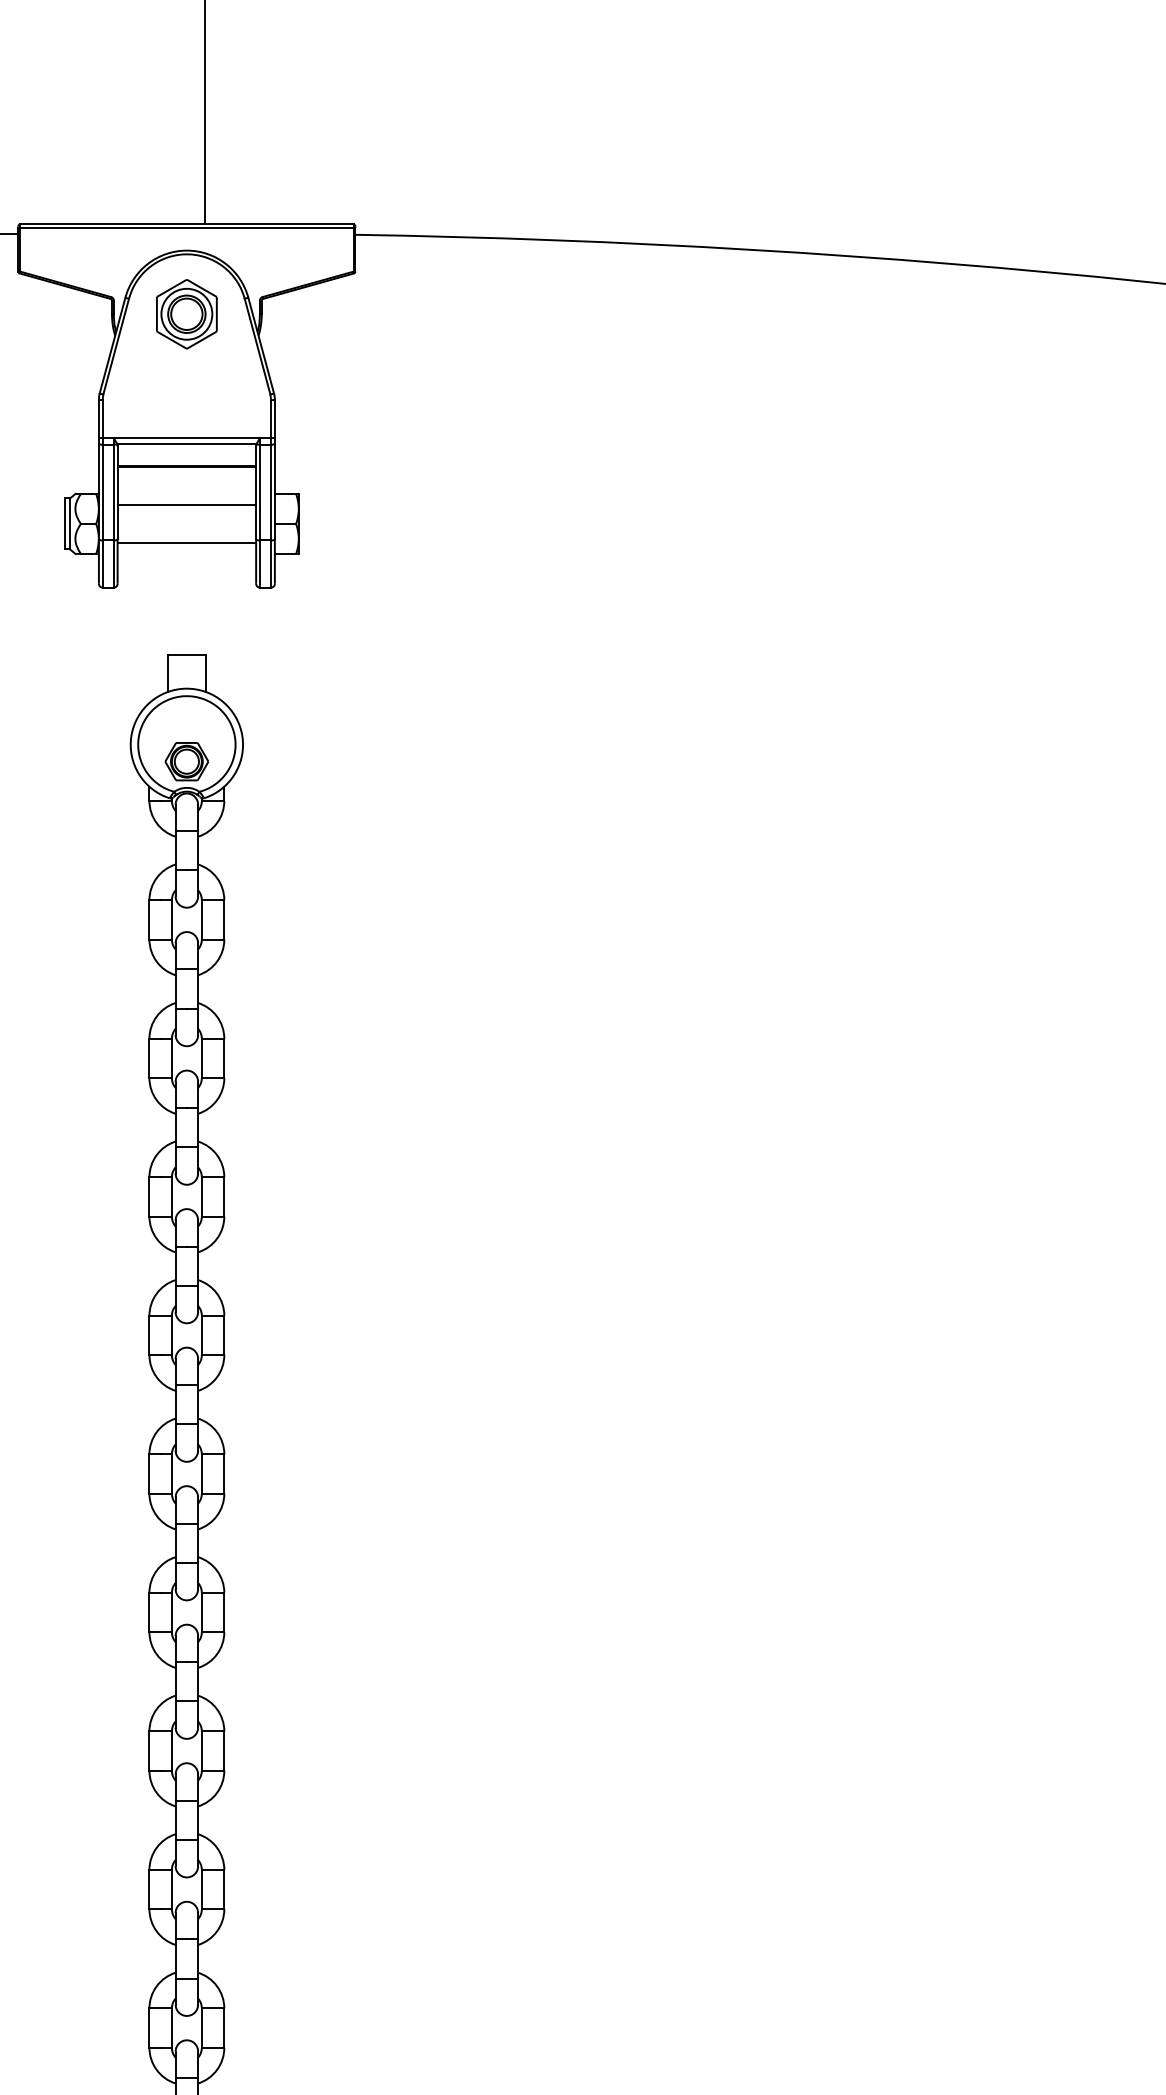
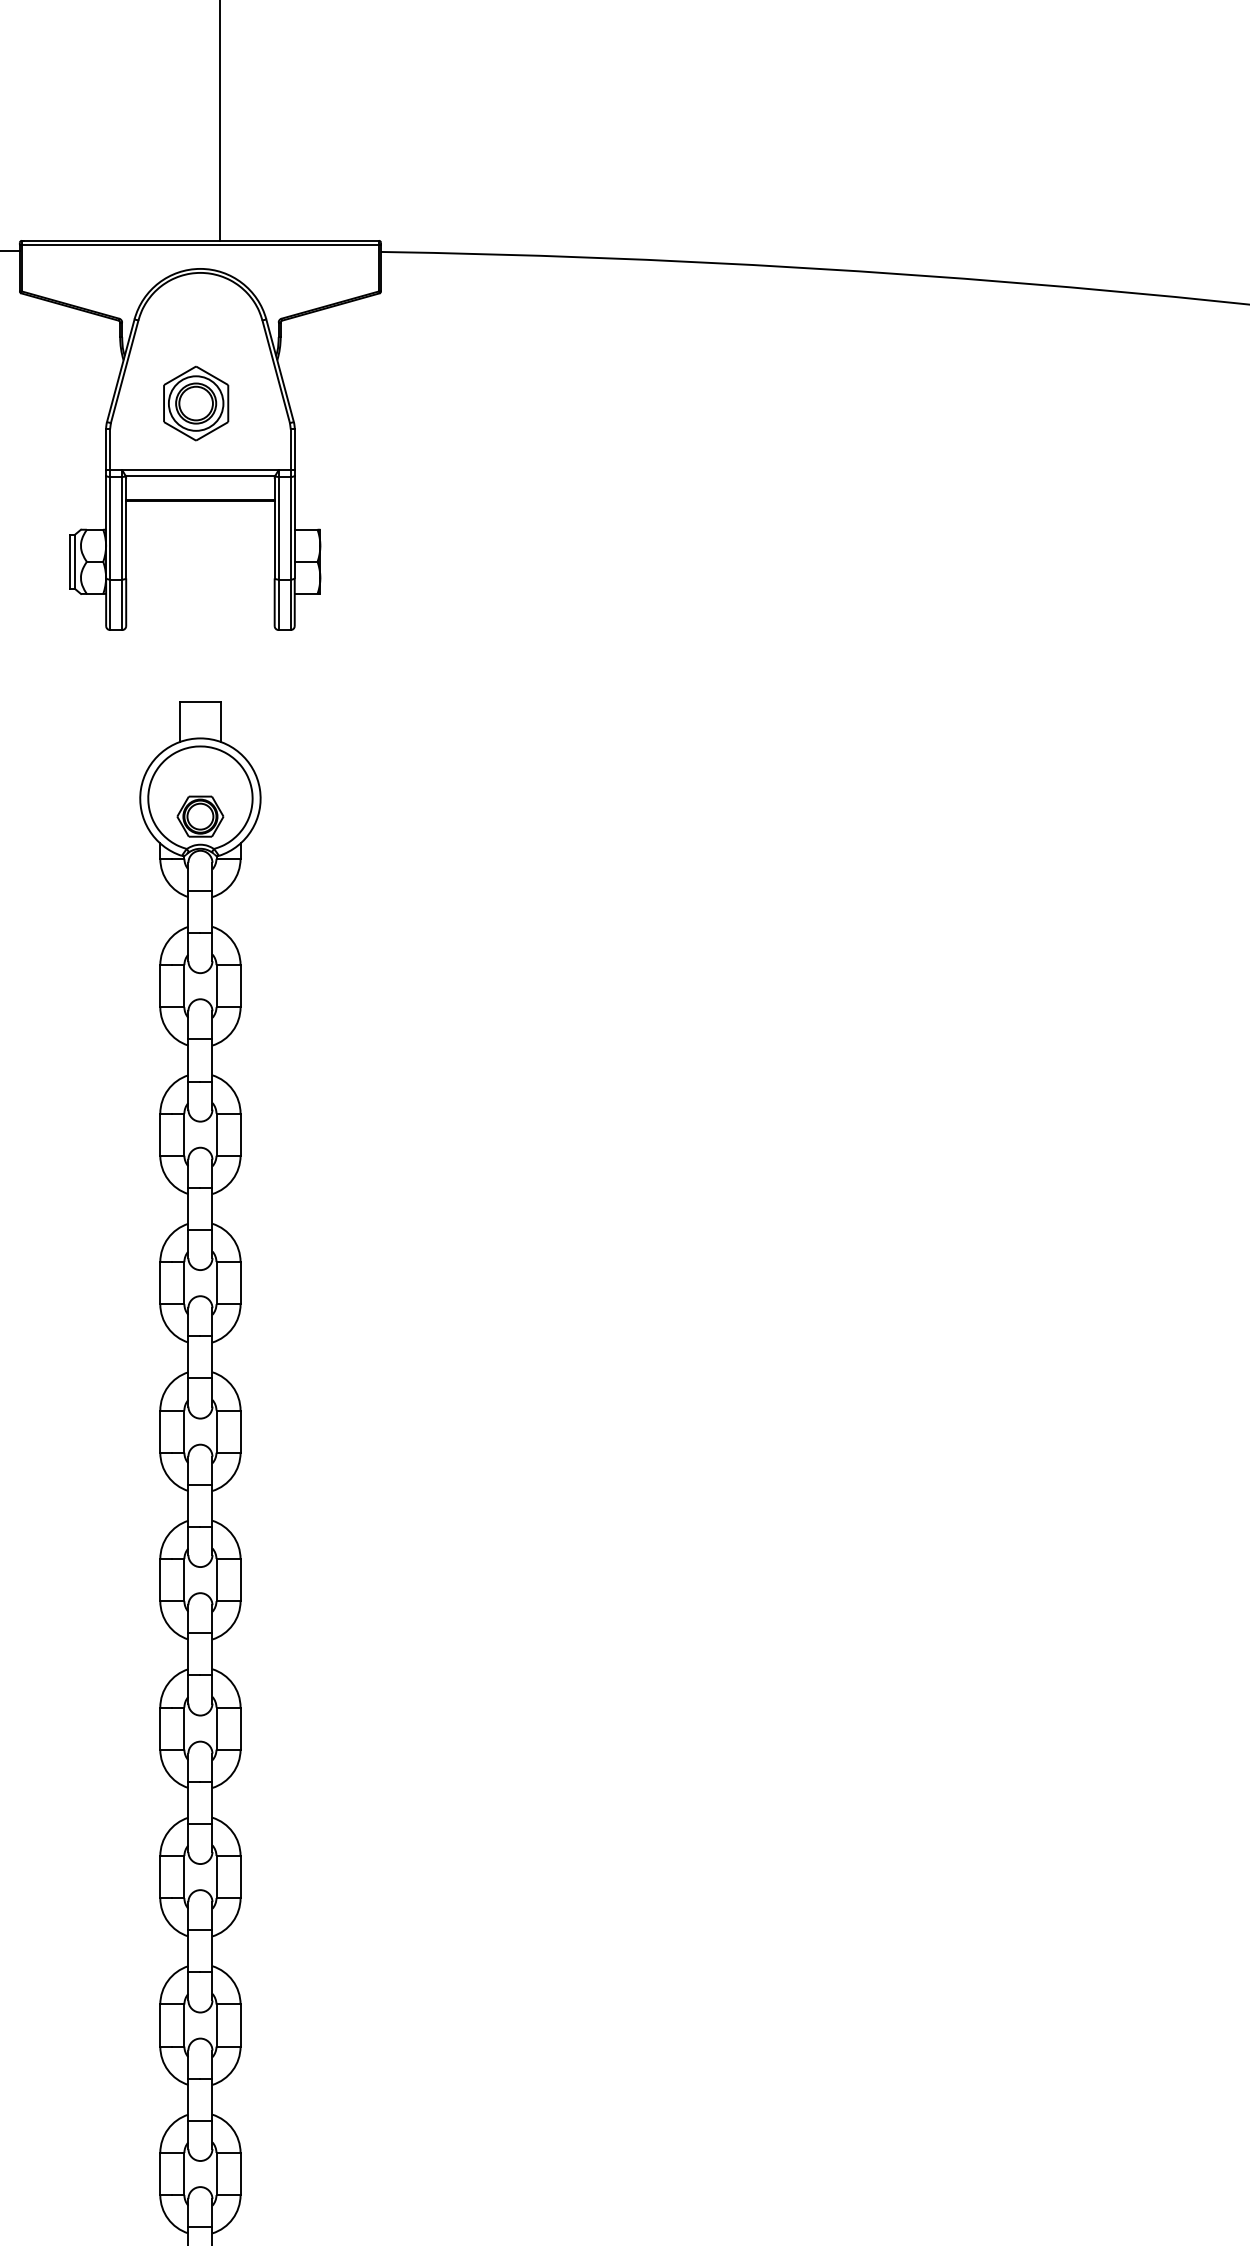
part: (186, 314) -> (195, 403), moved
line: (186, 505) -> (200, 542), removed
line: (186, 542) -> (200, 581), removed

